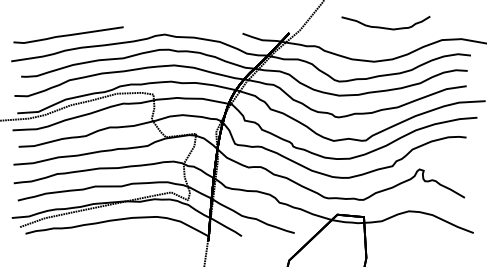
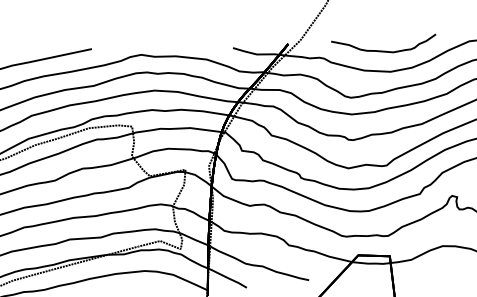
curve: (385, 27) -> (383, 50), moved

